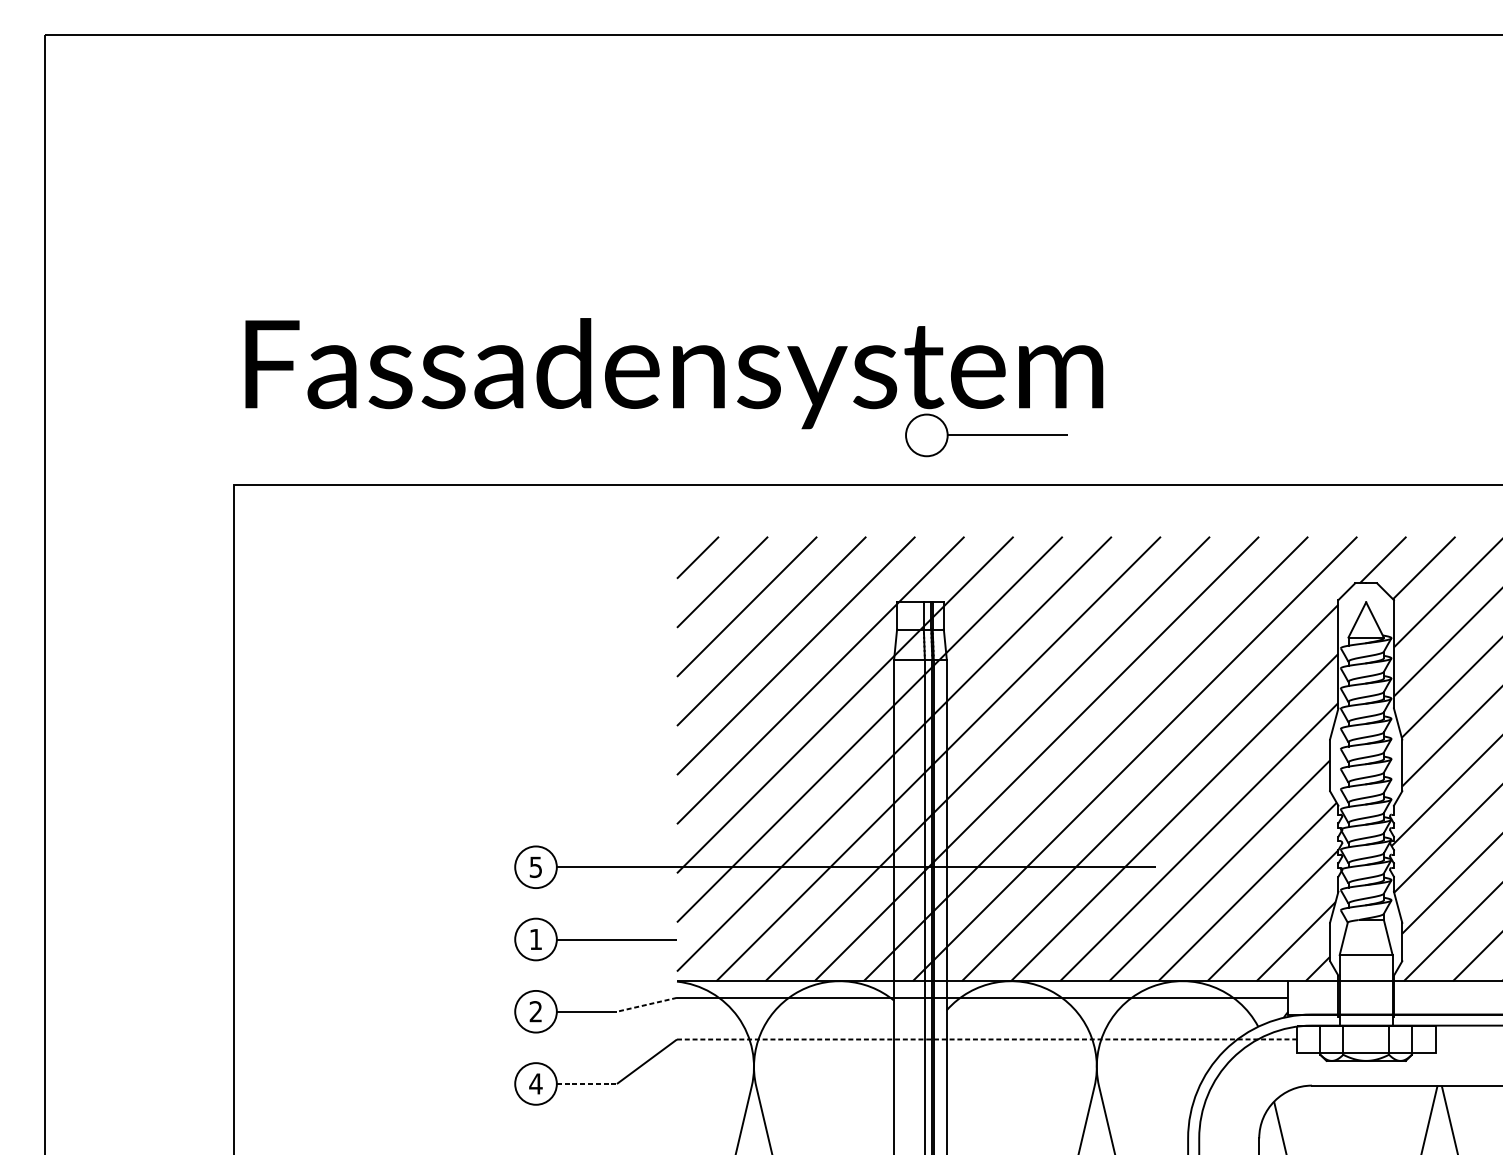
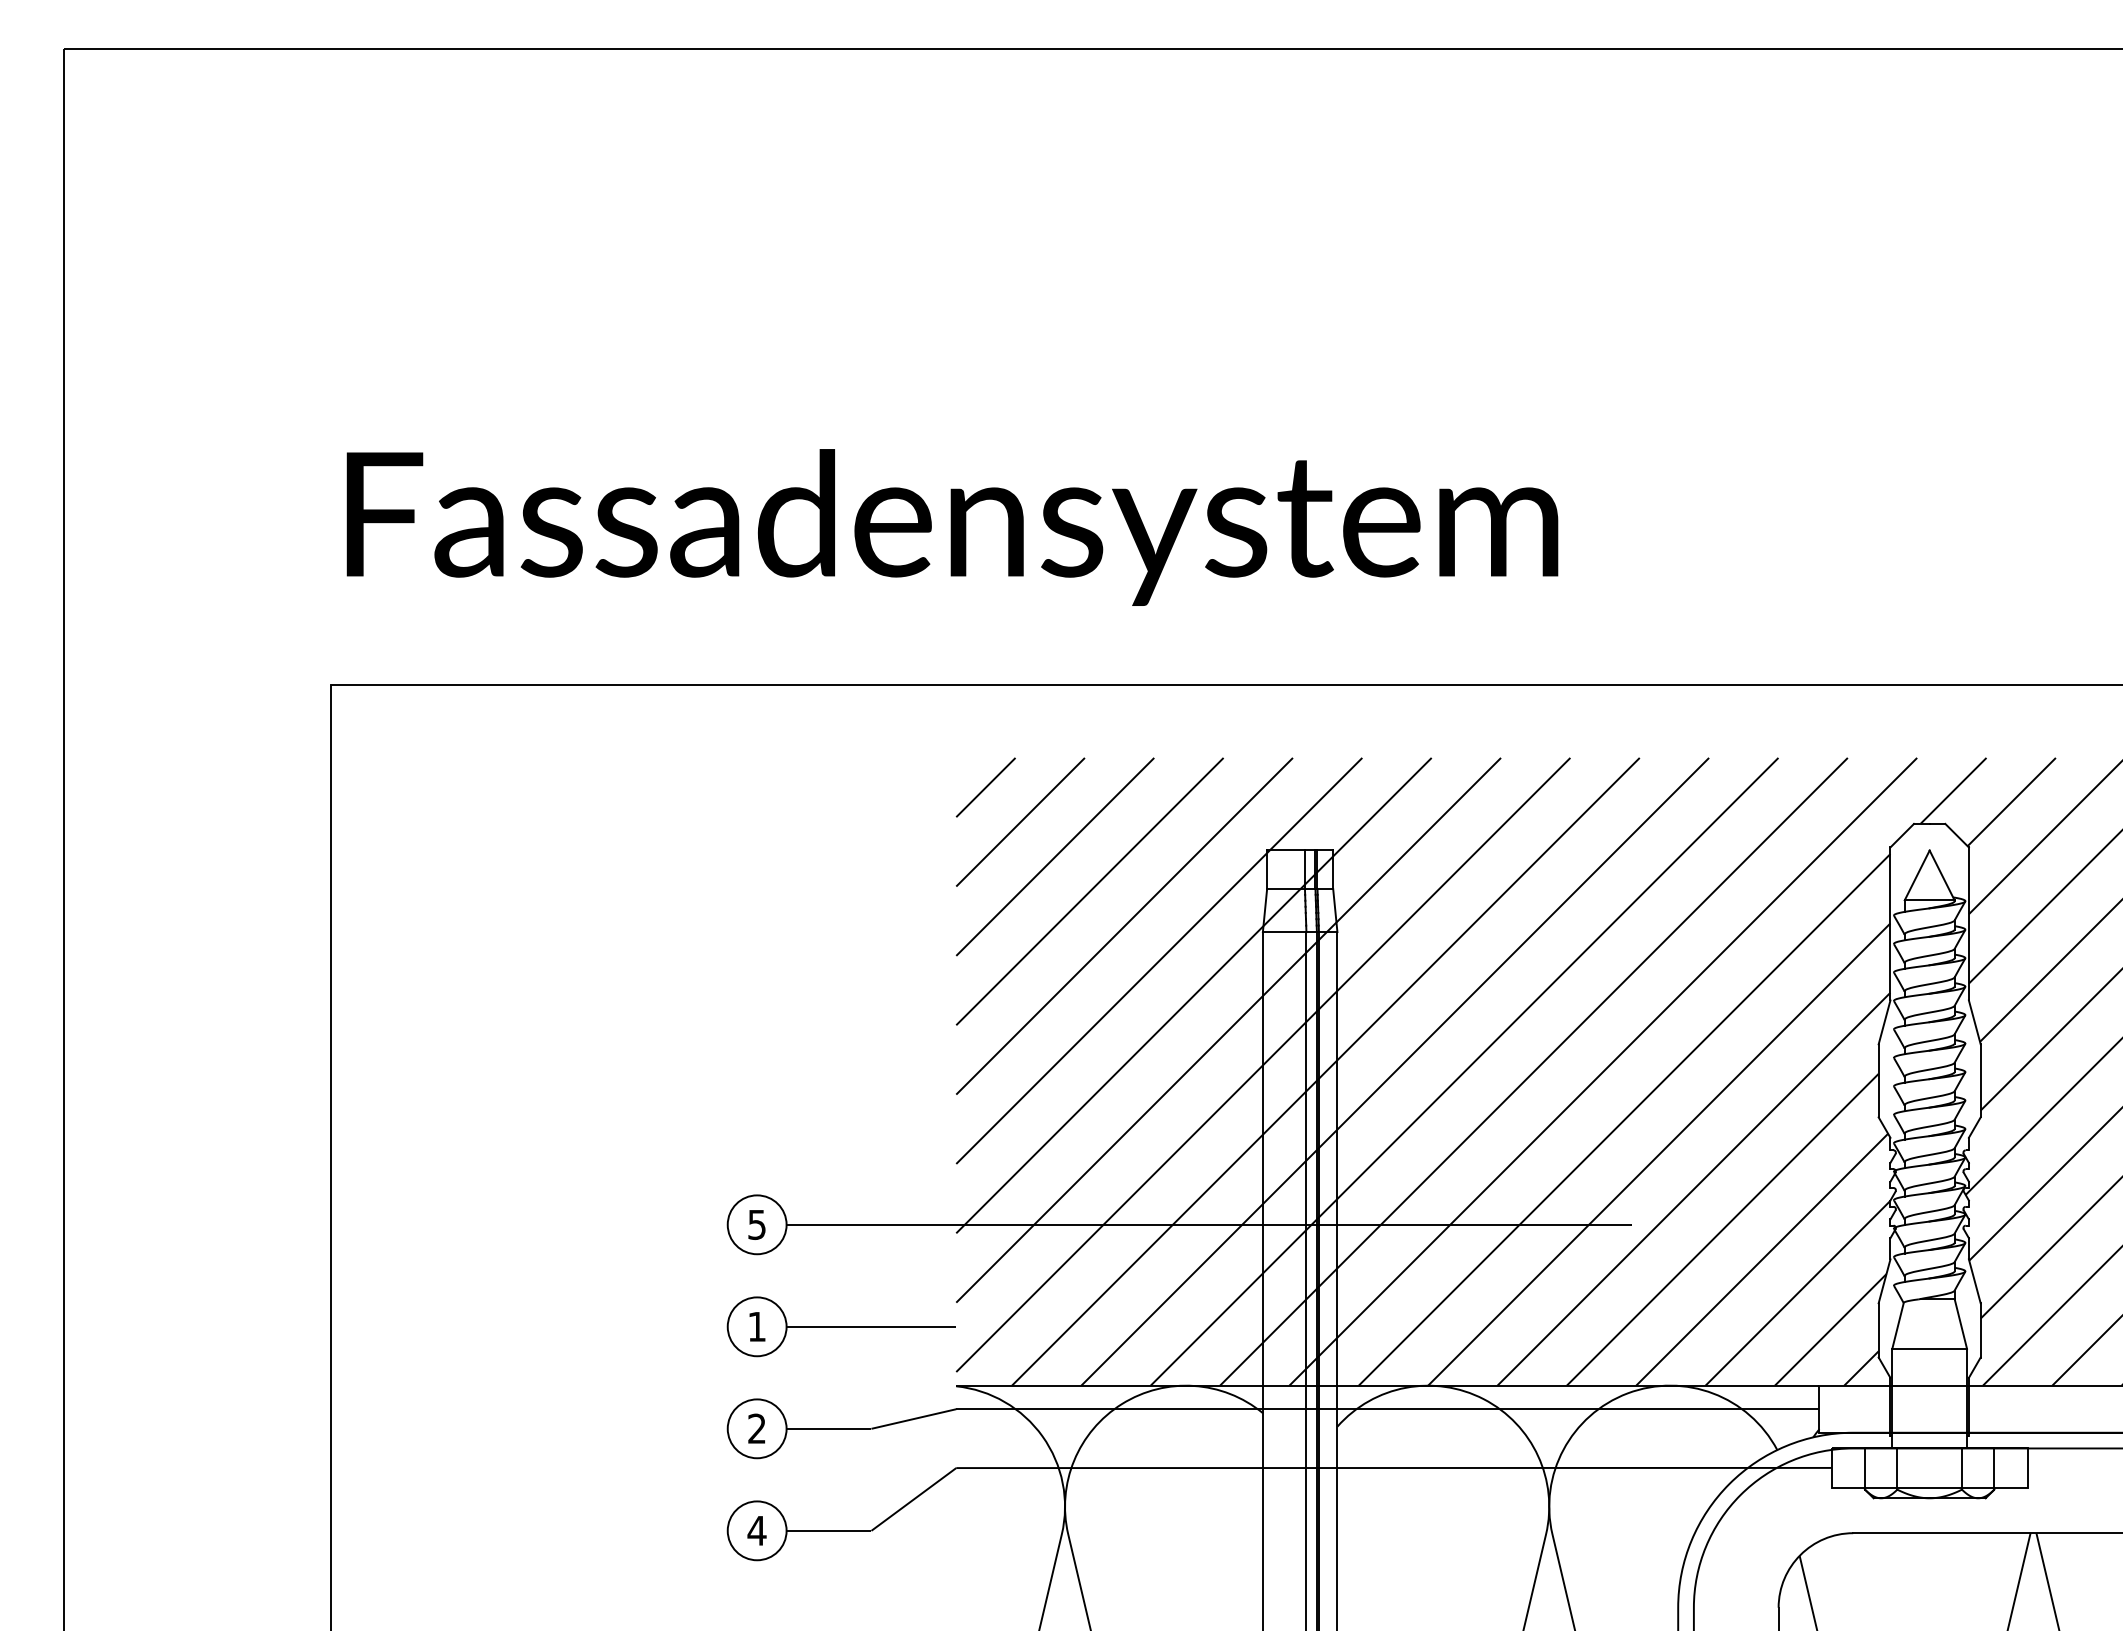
part: (985, 435) -> (1392, 614), removed
line: (646, 1005) -> (913, 1419), dashed -> solid
line: (986, 1039) -> (1393, 1468), dashed -> solid
line: (587, 1083) -> (829, 1530), dashed -> solid

